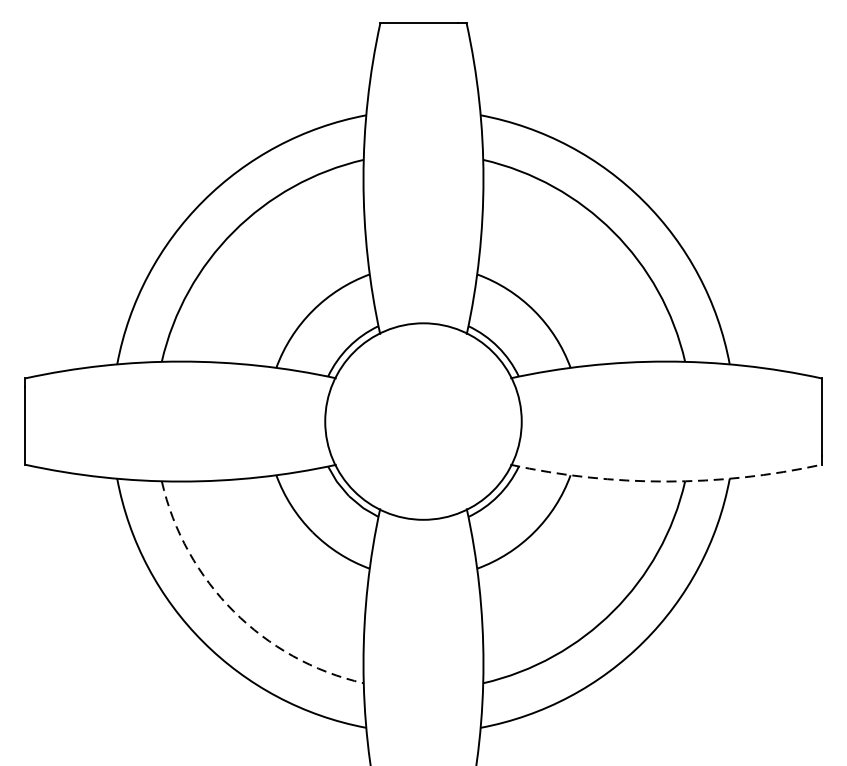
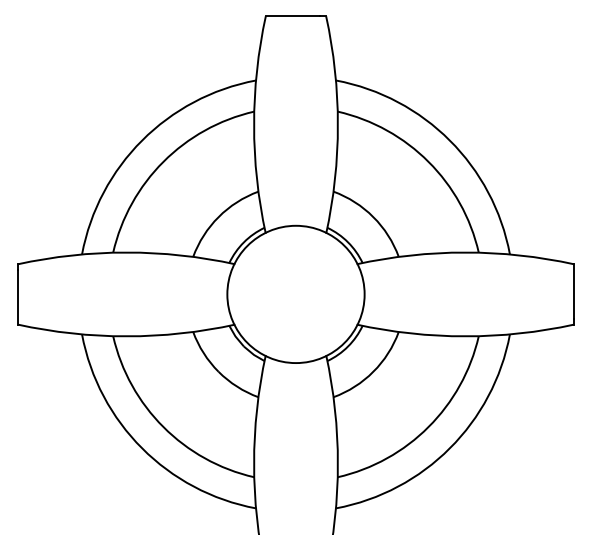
arc: (666, 481) -> (465, 336), dashed -> solid
arc: (233, 612) -> (163, 427), dashed -> solid

